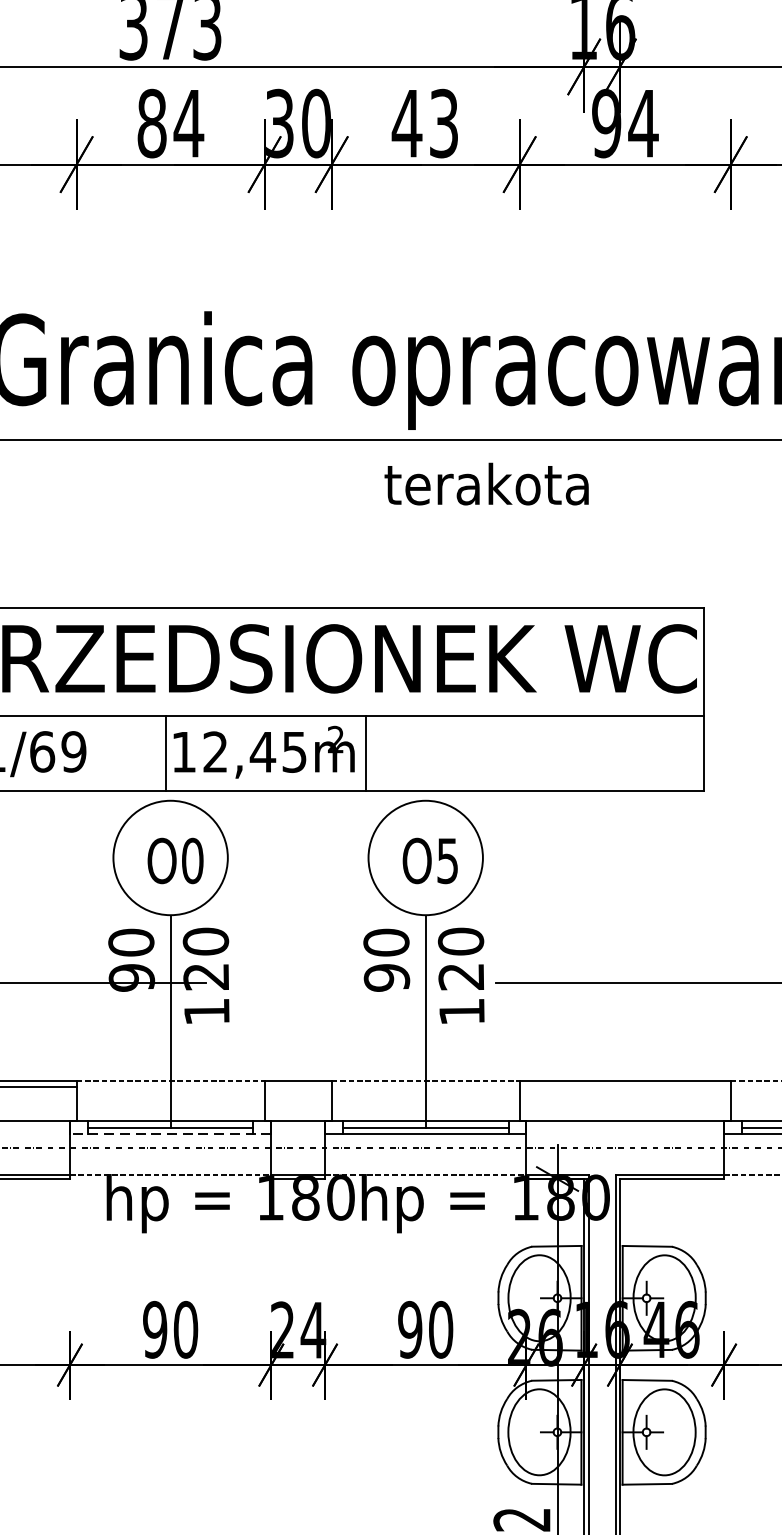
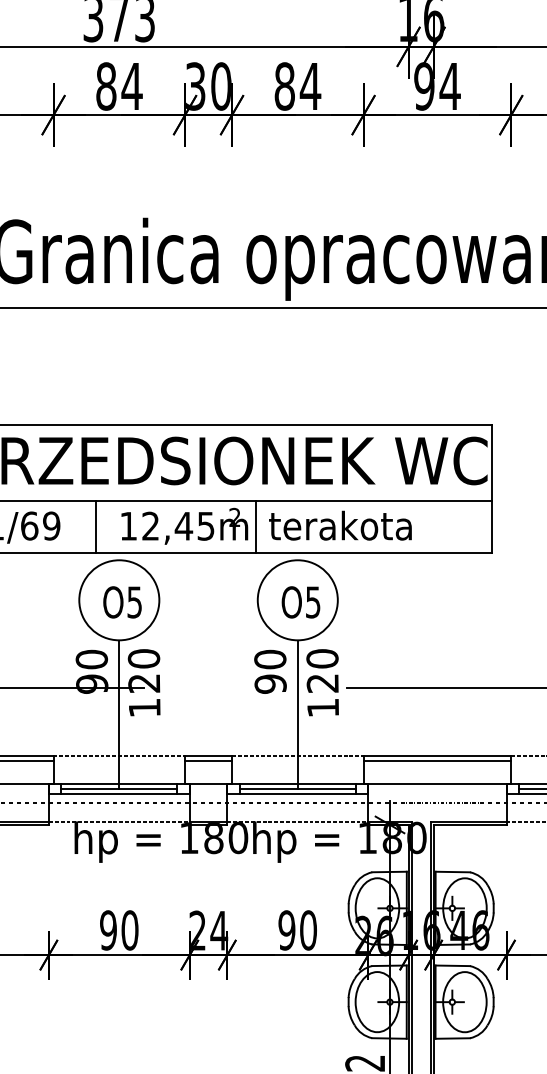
text: (425, 123) -> (297, 86), 43 -> 84
text: (486, 483) -> (340, 525), moved
line: (166, 752) -> (96, 526), moved
text: (192, 861) -> (134, 602), O0 -> O5
line: (298, 1086) -> (208, 760), added
line: (625, 1086) -> (437, 760), added
line: (169, 1134) -> (118, 793), dashed -> solid

